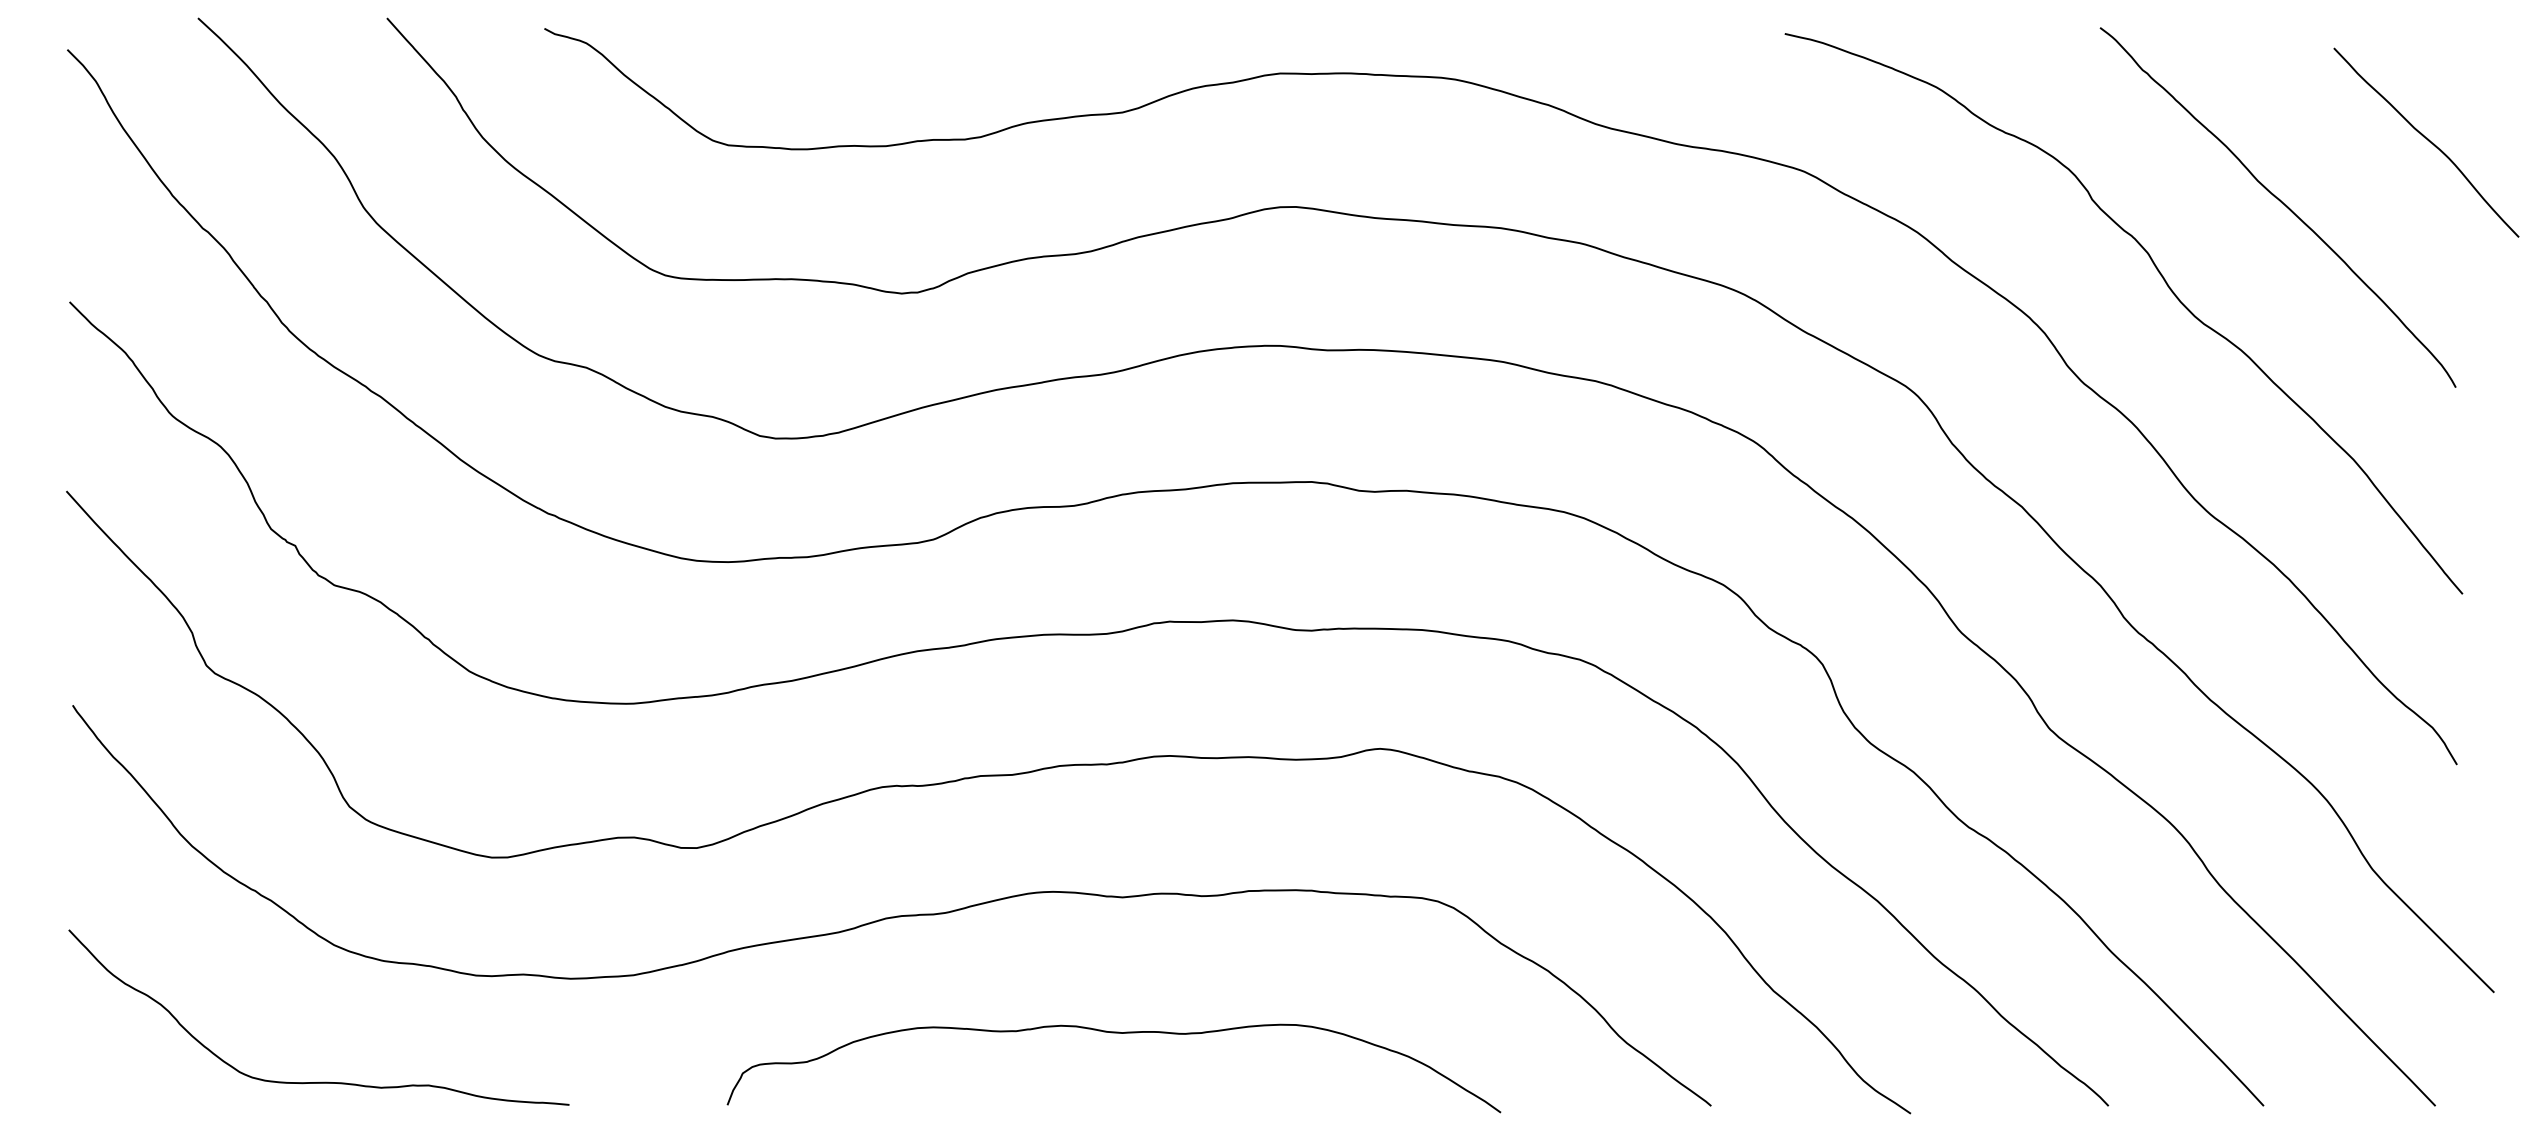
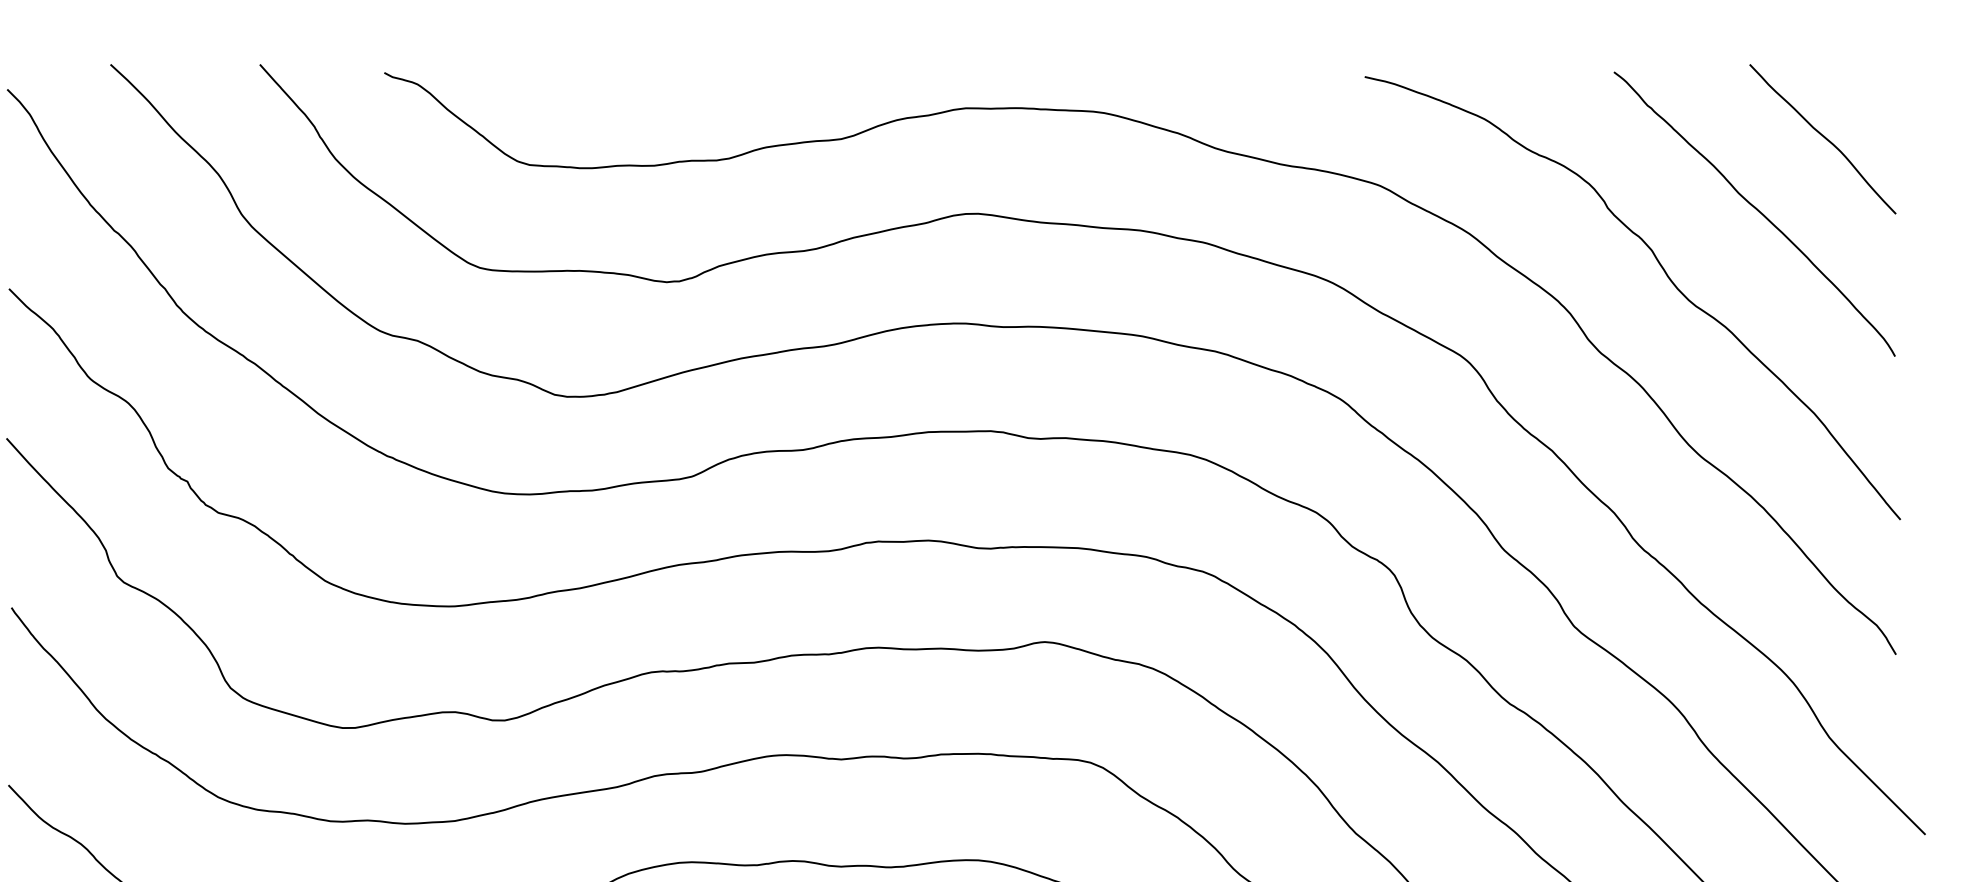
curve: (2427, 140) -> (1823, 137), moved

